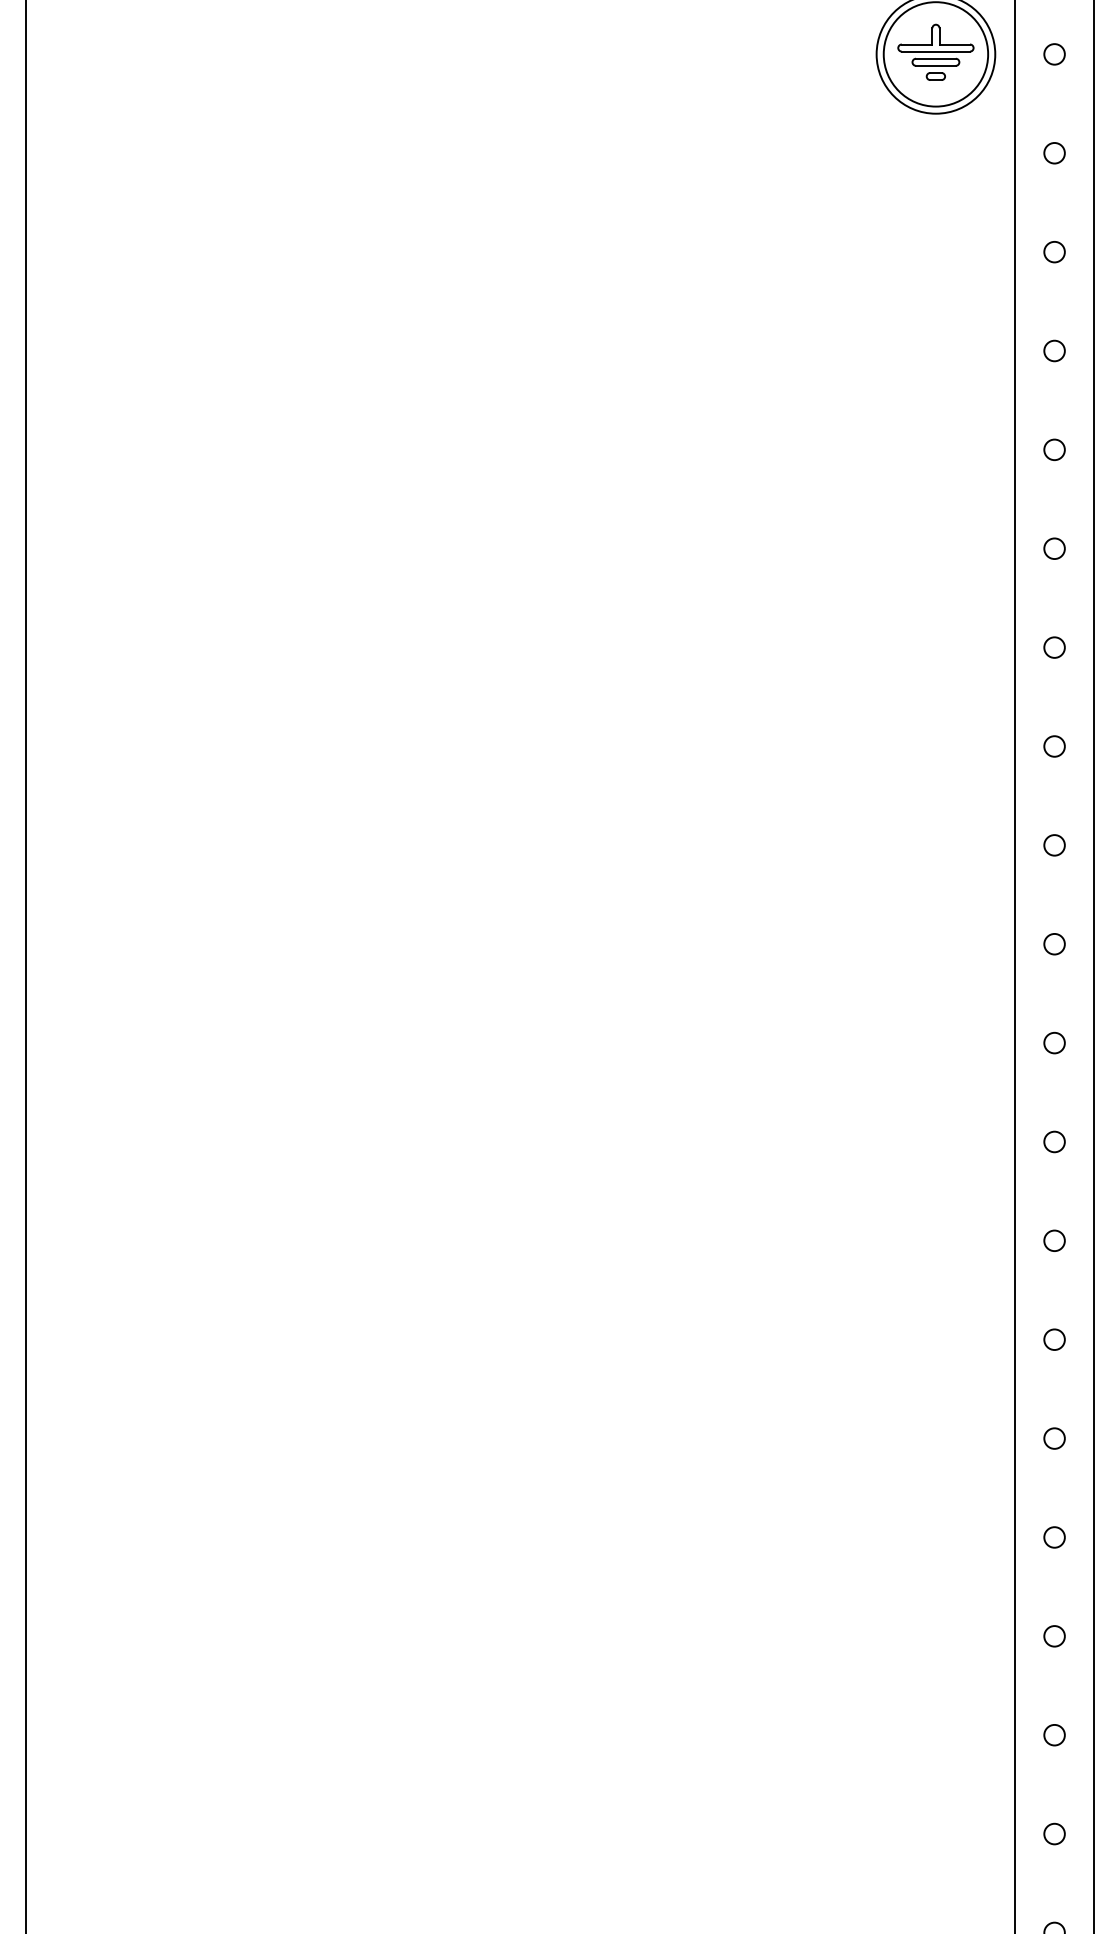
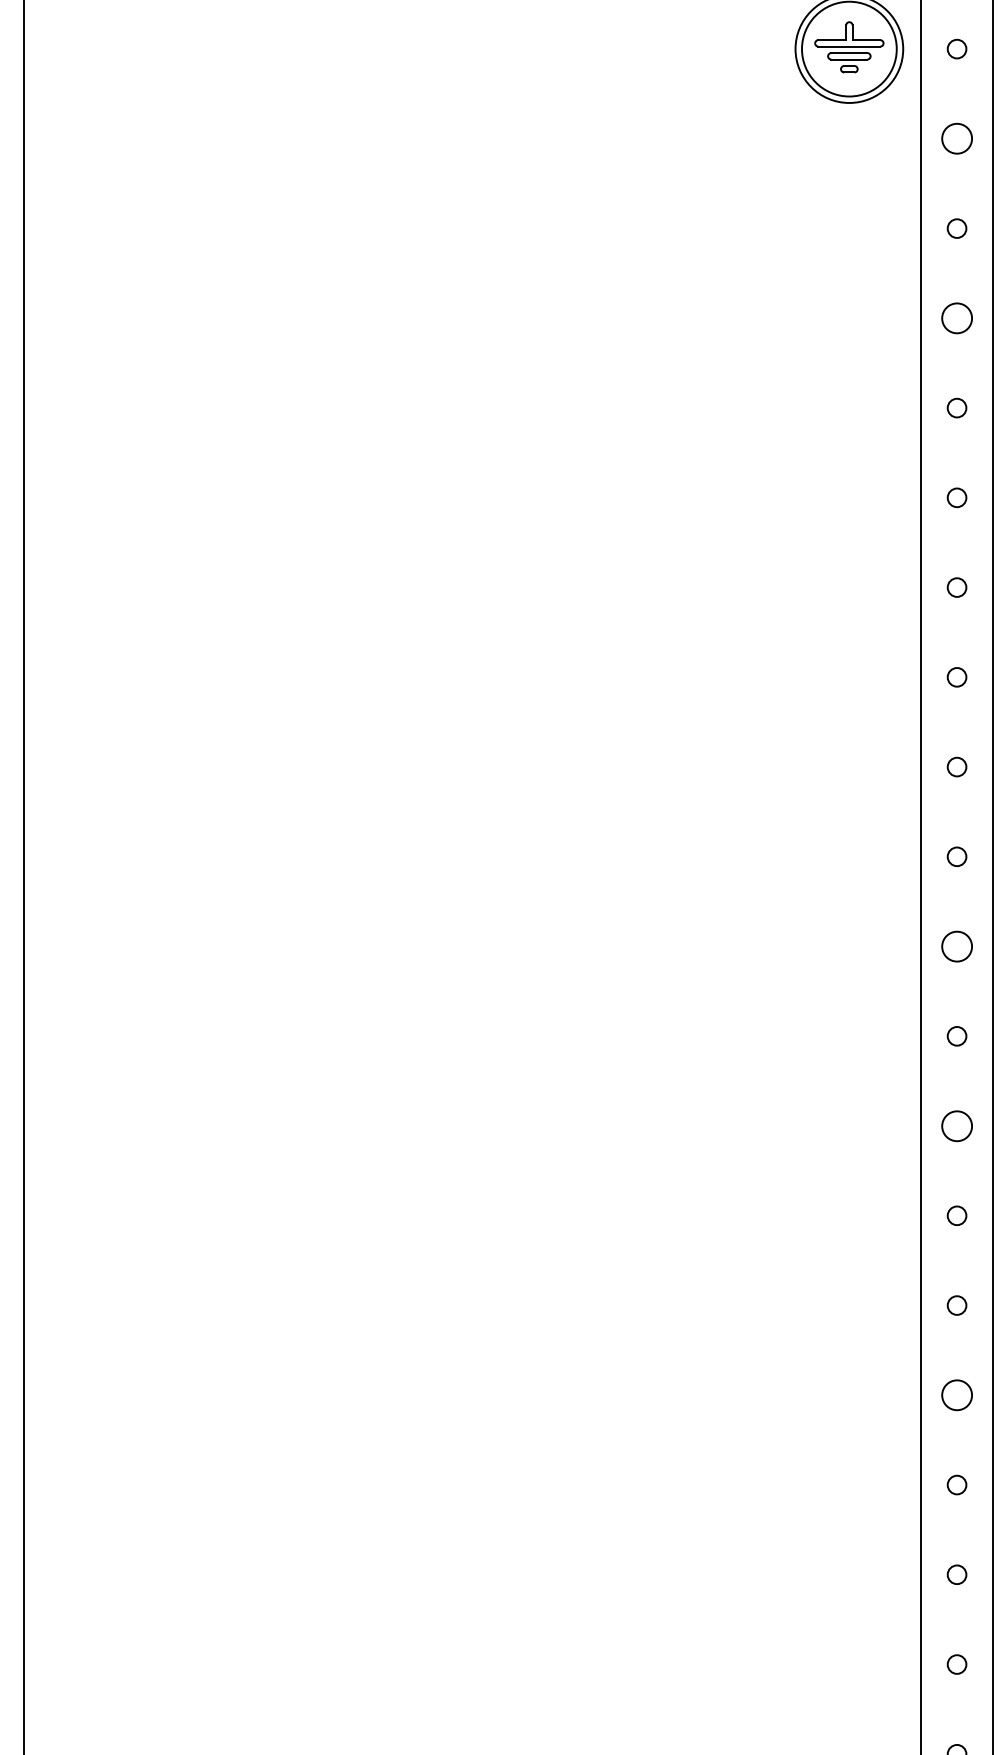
circle: (1054, 153) -> (956, 139), size x1.6
circle: (1054, 350) -> (956, 317), size x1.6
circle: (1054, 1042) -> (956, 946), size x1.6
circle: (1054, 1240) -> (956, 1125), size x1.6
circle: (1054, 1537) -> (956, 1395), size x1.6

